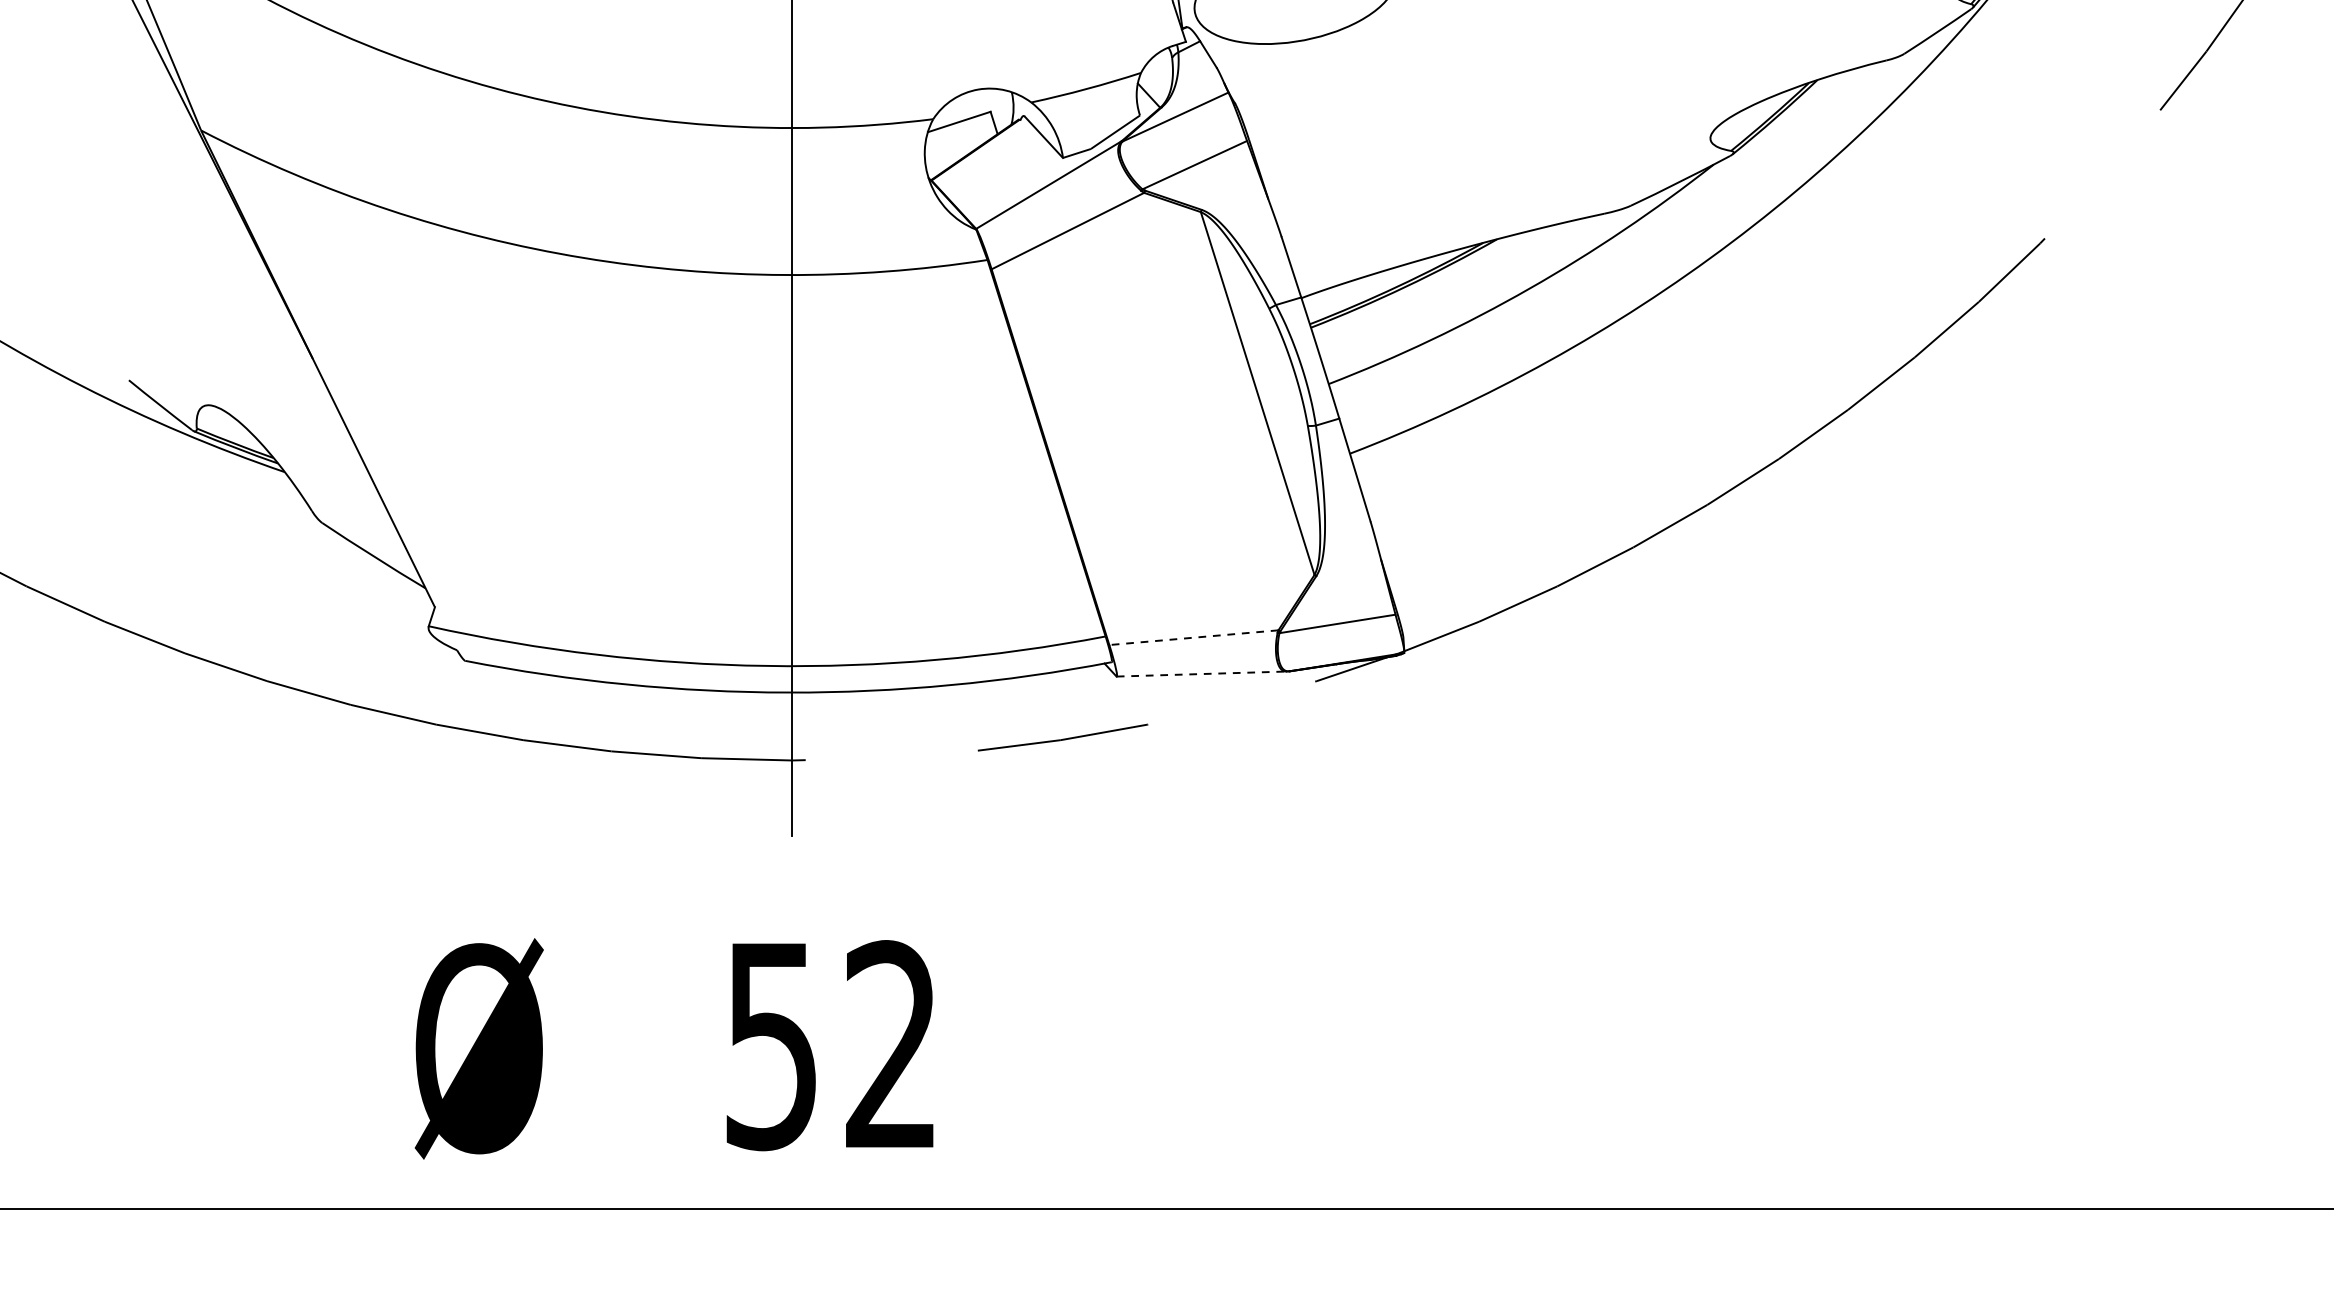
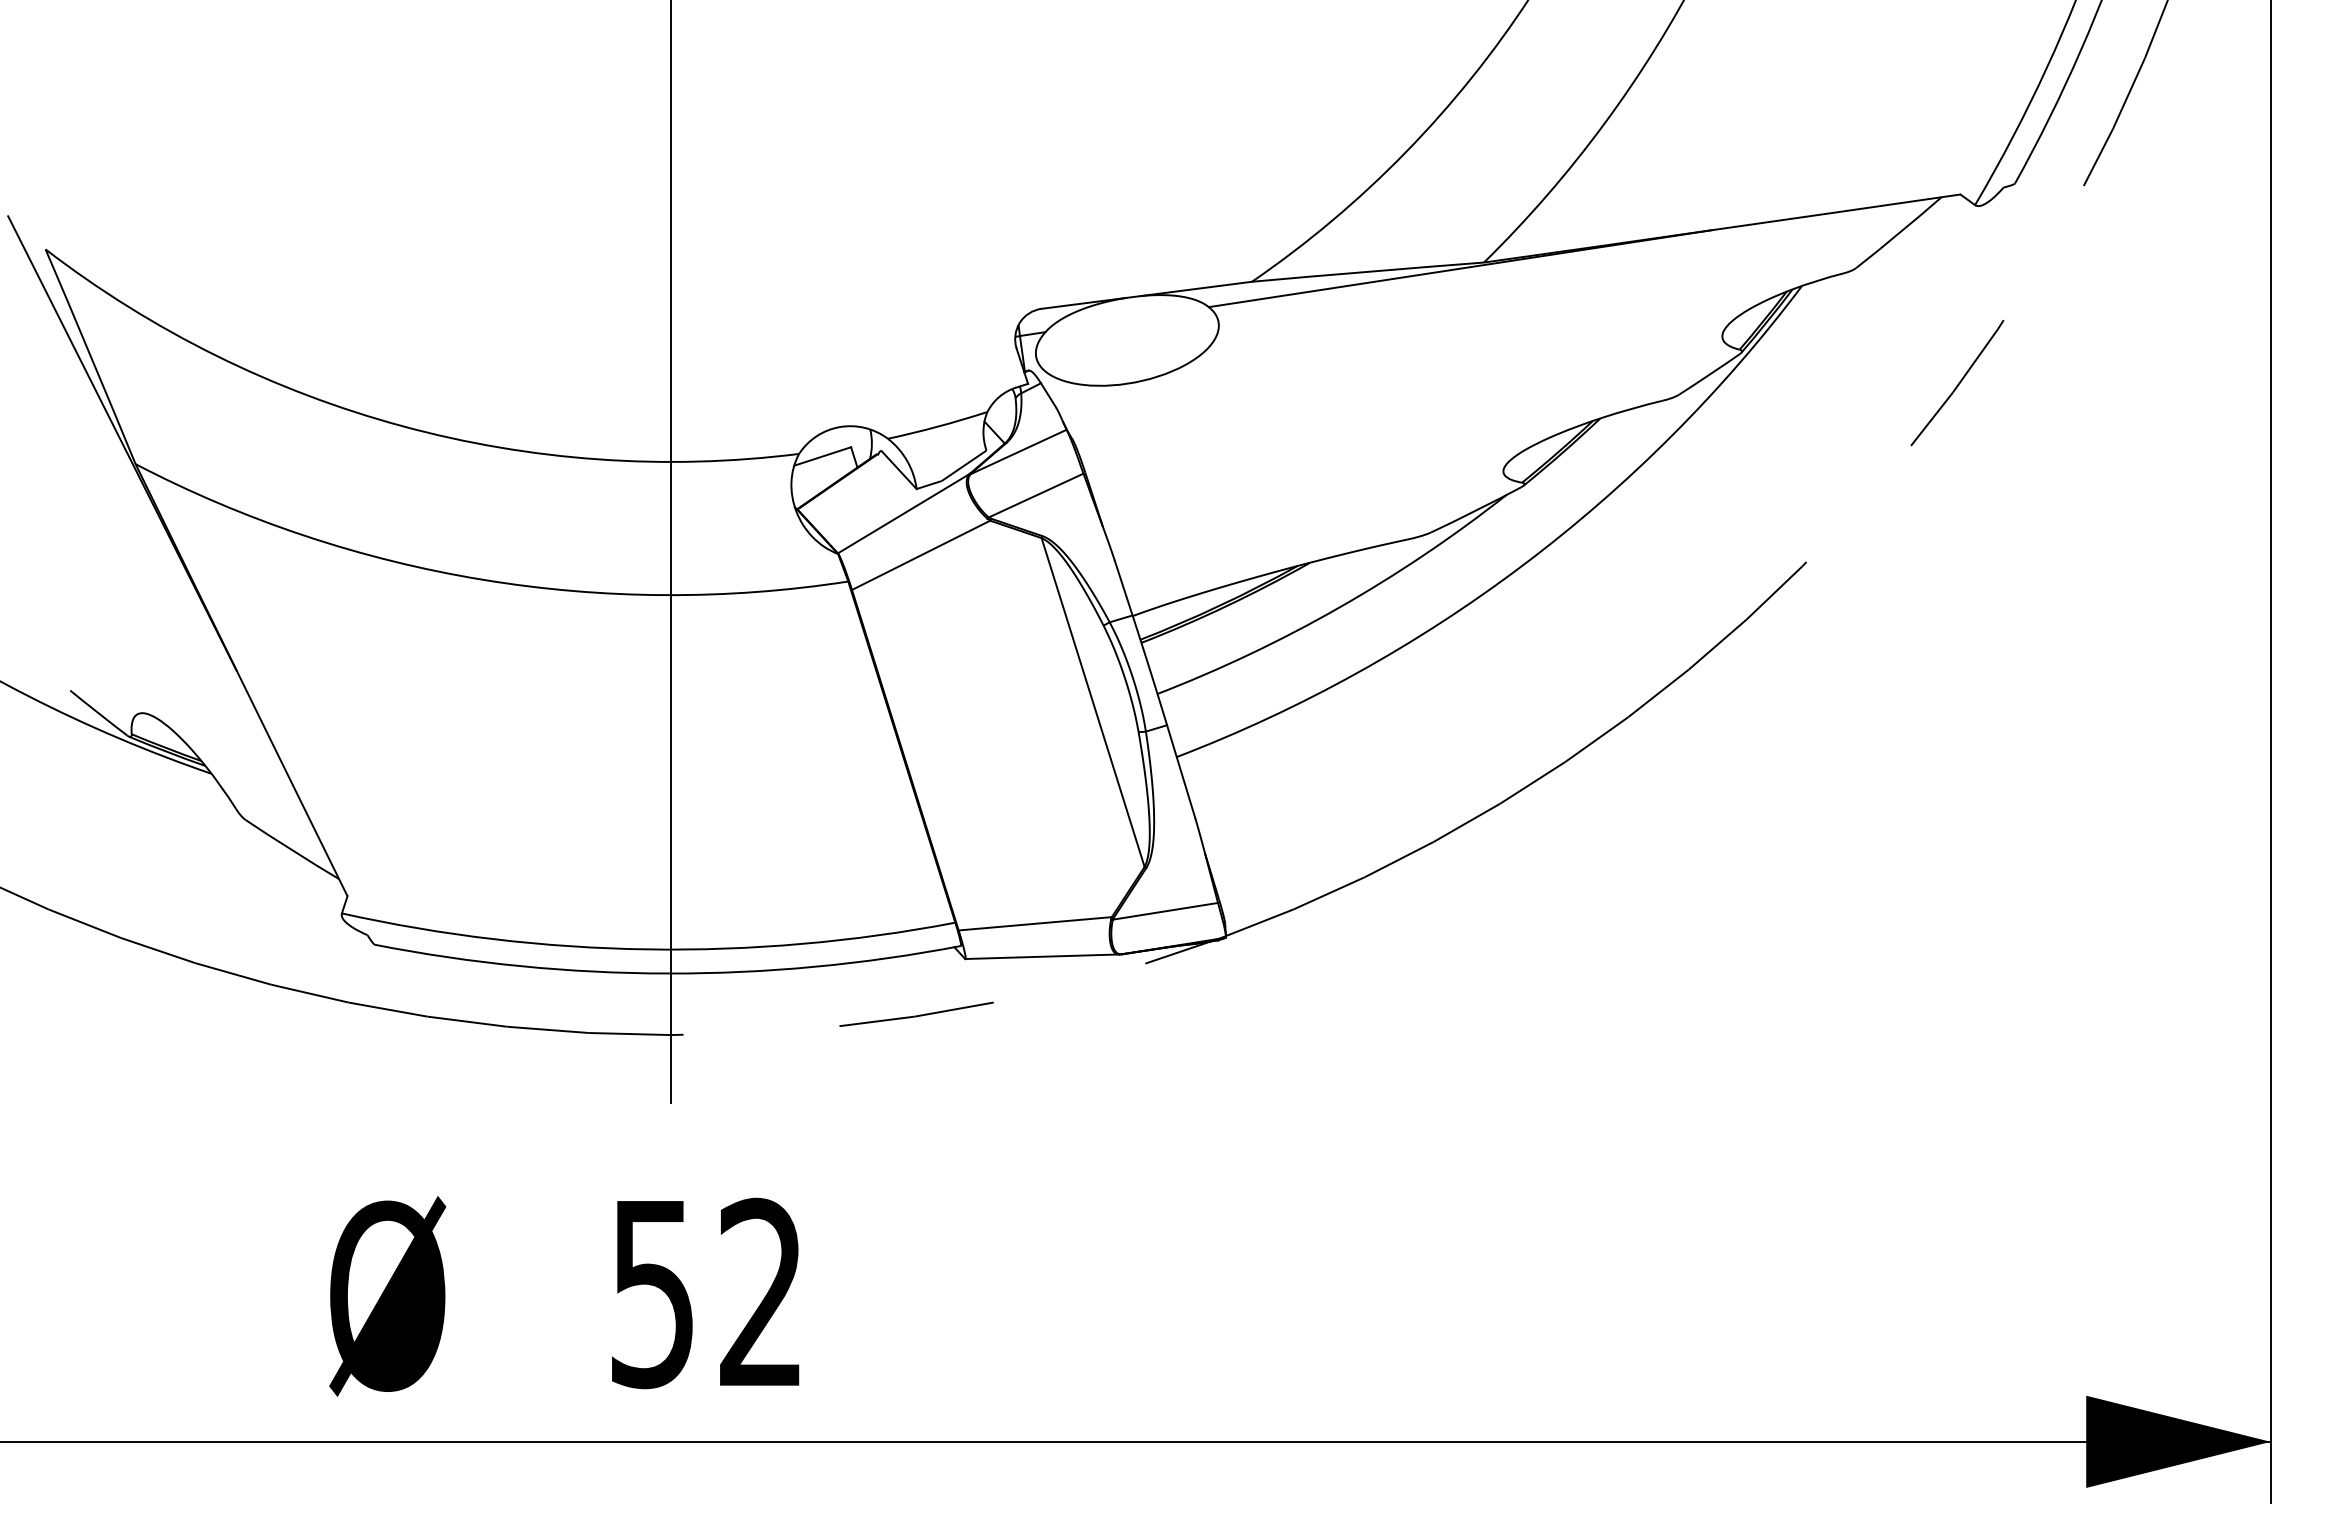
line: (1194, 637) -> (1035, 923), dashed -> solid
line: (1201, 673) -> (1042, 956), dashed -> solid

